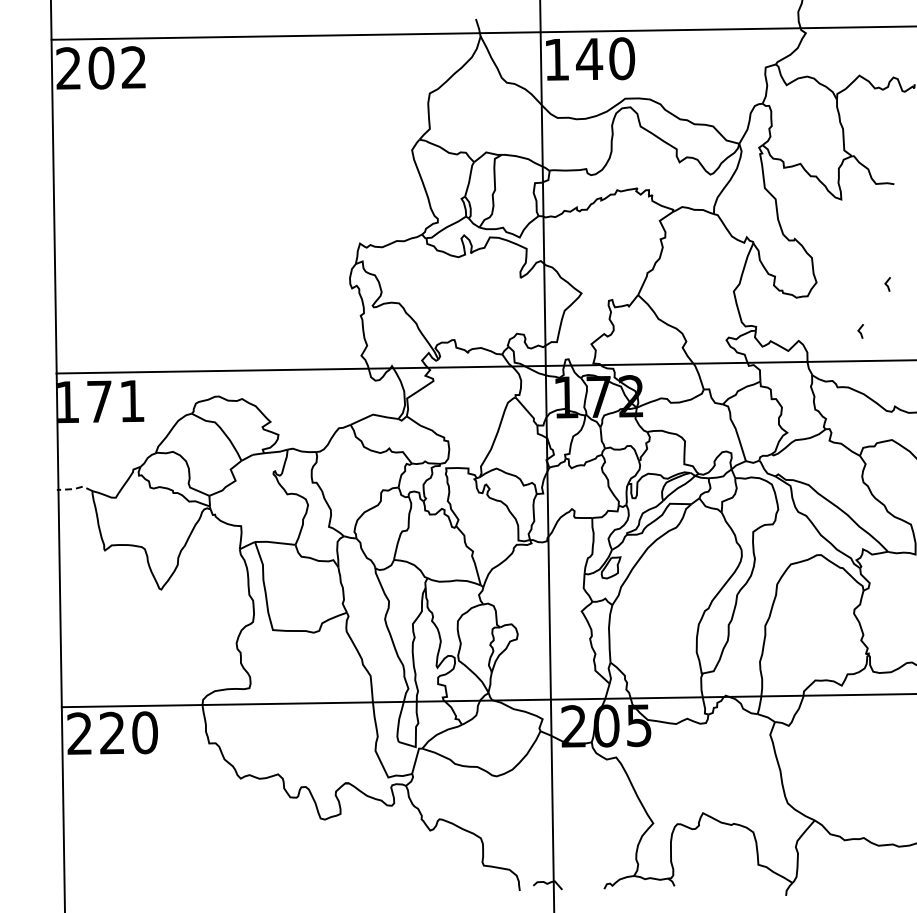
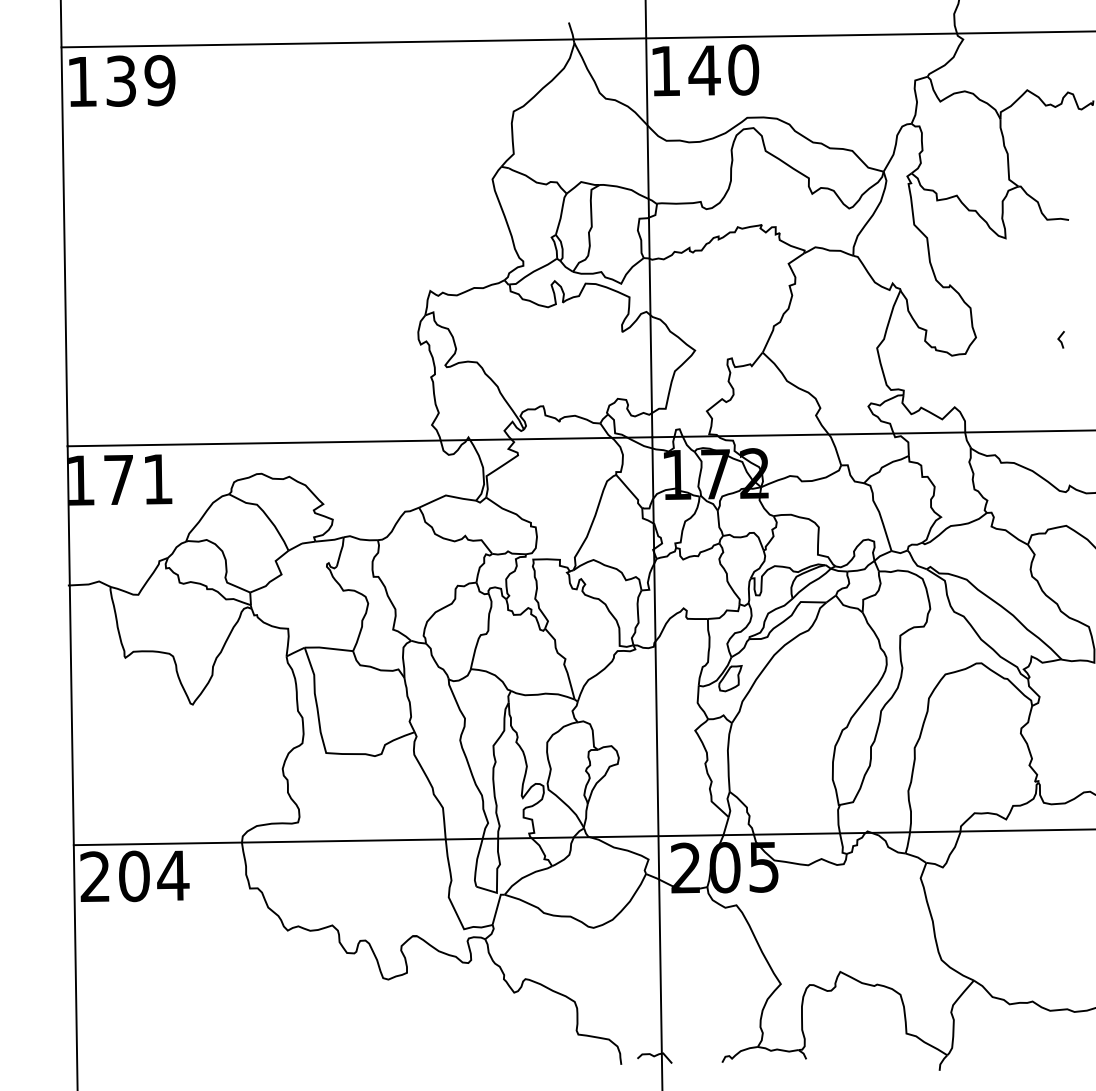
text: (101, 67) -> (121, 80), 202 -> 139
line: (860, 331) -> (1028, 396), removed
line: (75, 488) -> (90, 583), dashed -> solid
text: (128, 732) -> (153, 875), 220 -> 204

